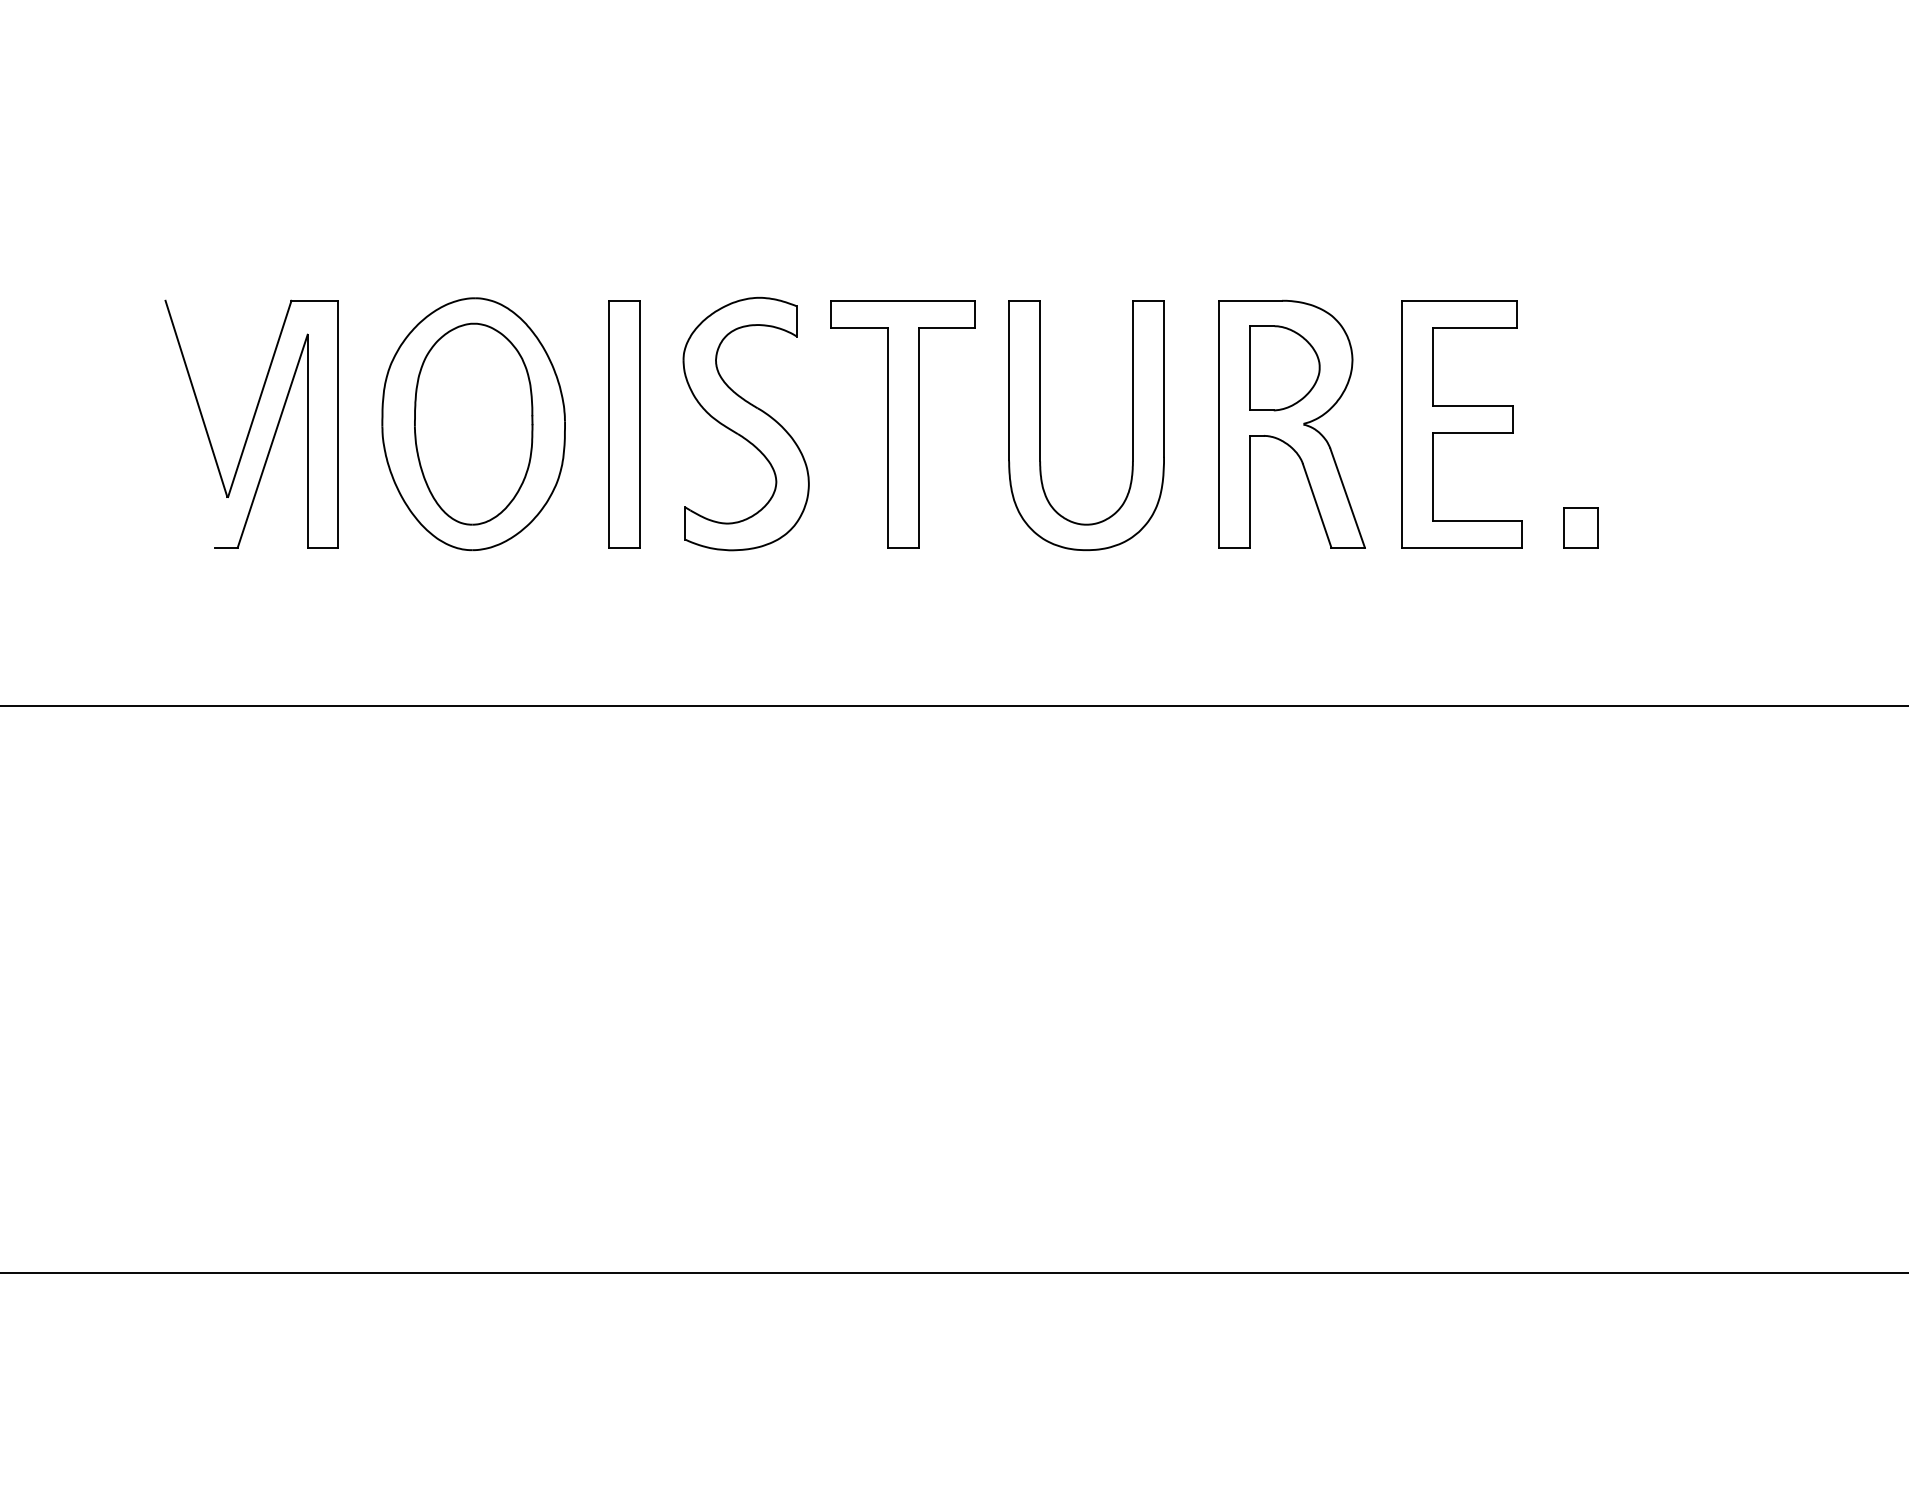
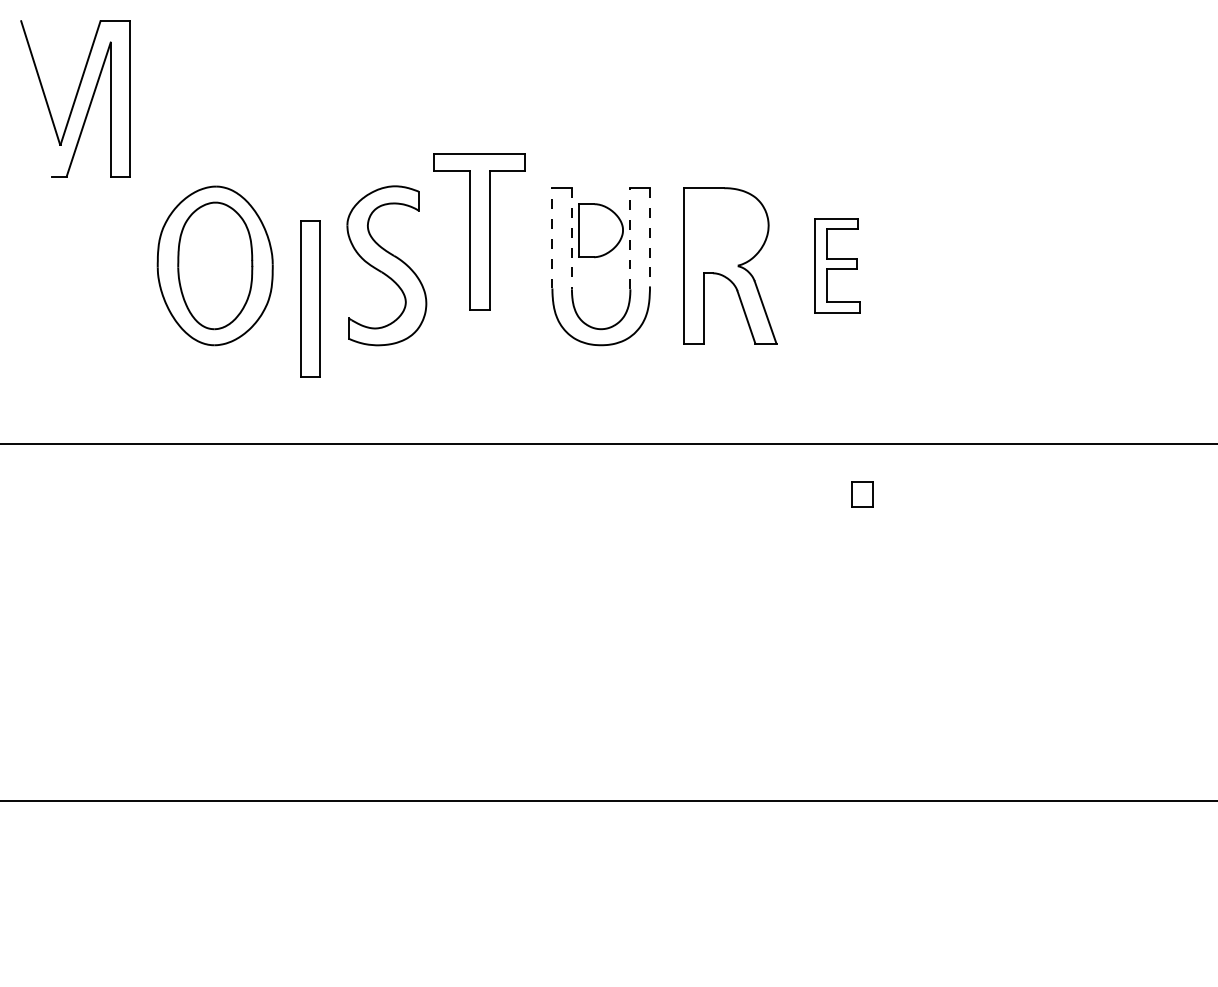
part: (1283, 367) -> (600, 230), moved
line: (1009, 379) -> (552, 237), solid -> dashed
line: (1163, 379) -> (649, 237), solid -> dashed
line: (1039, 380) -> (571, 238), solid -> dashed
line: (1133, 380) -> (630, 238), solid -> dashed
part: (251, 423) -> (75, 98), moved
part: (624, 423) -> (310, 298), moved
part: (902, 423) -> (479, 231), moved
part: (1461, 423) -> (837, 265), size x0.6
part: (1580, 528) -> (862, 494), moved

